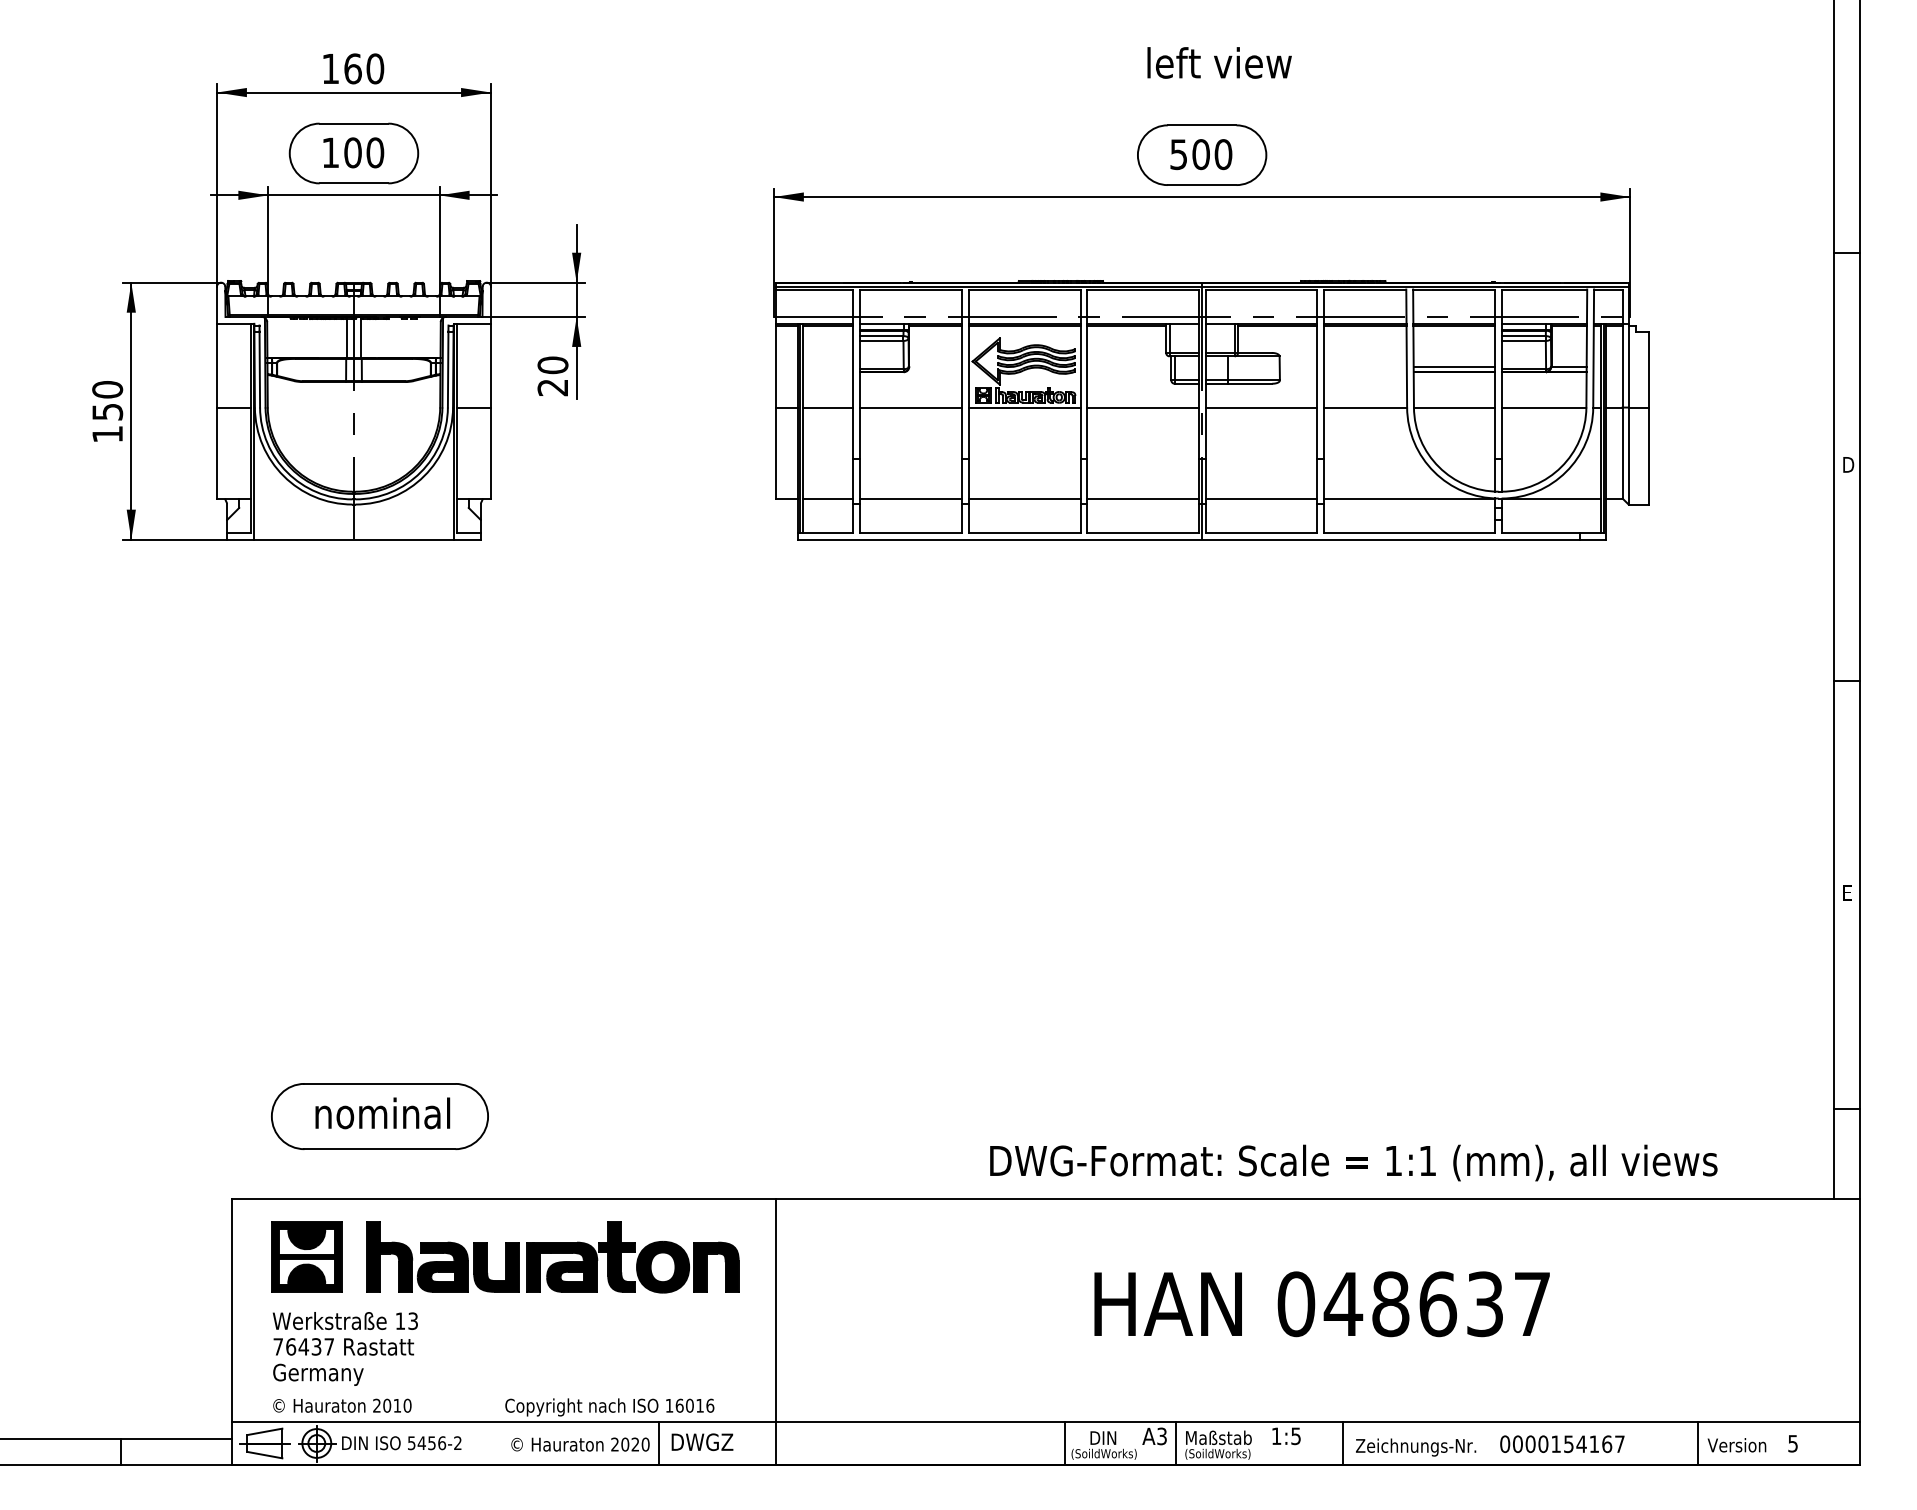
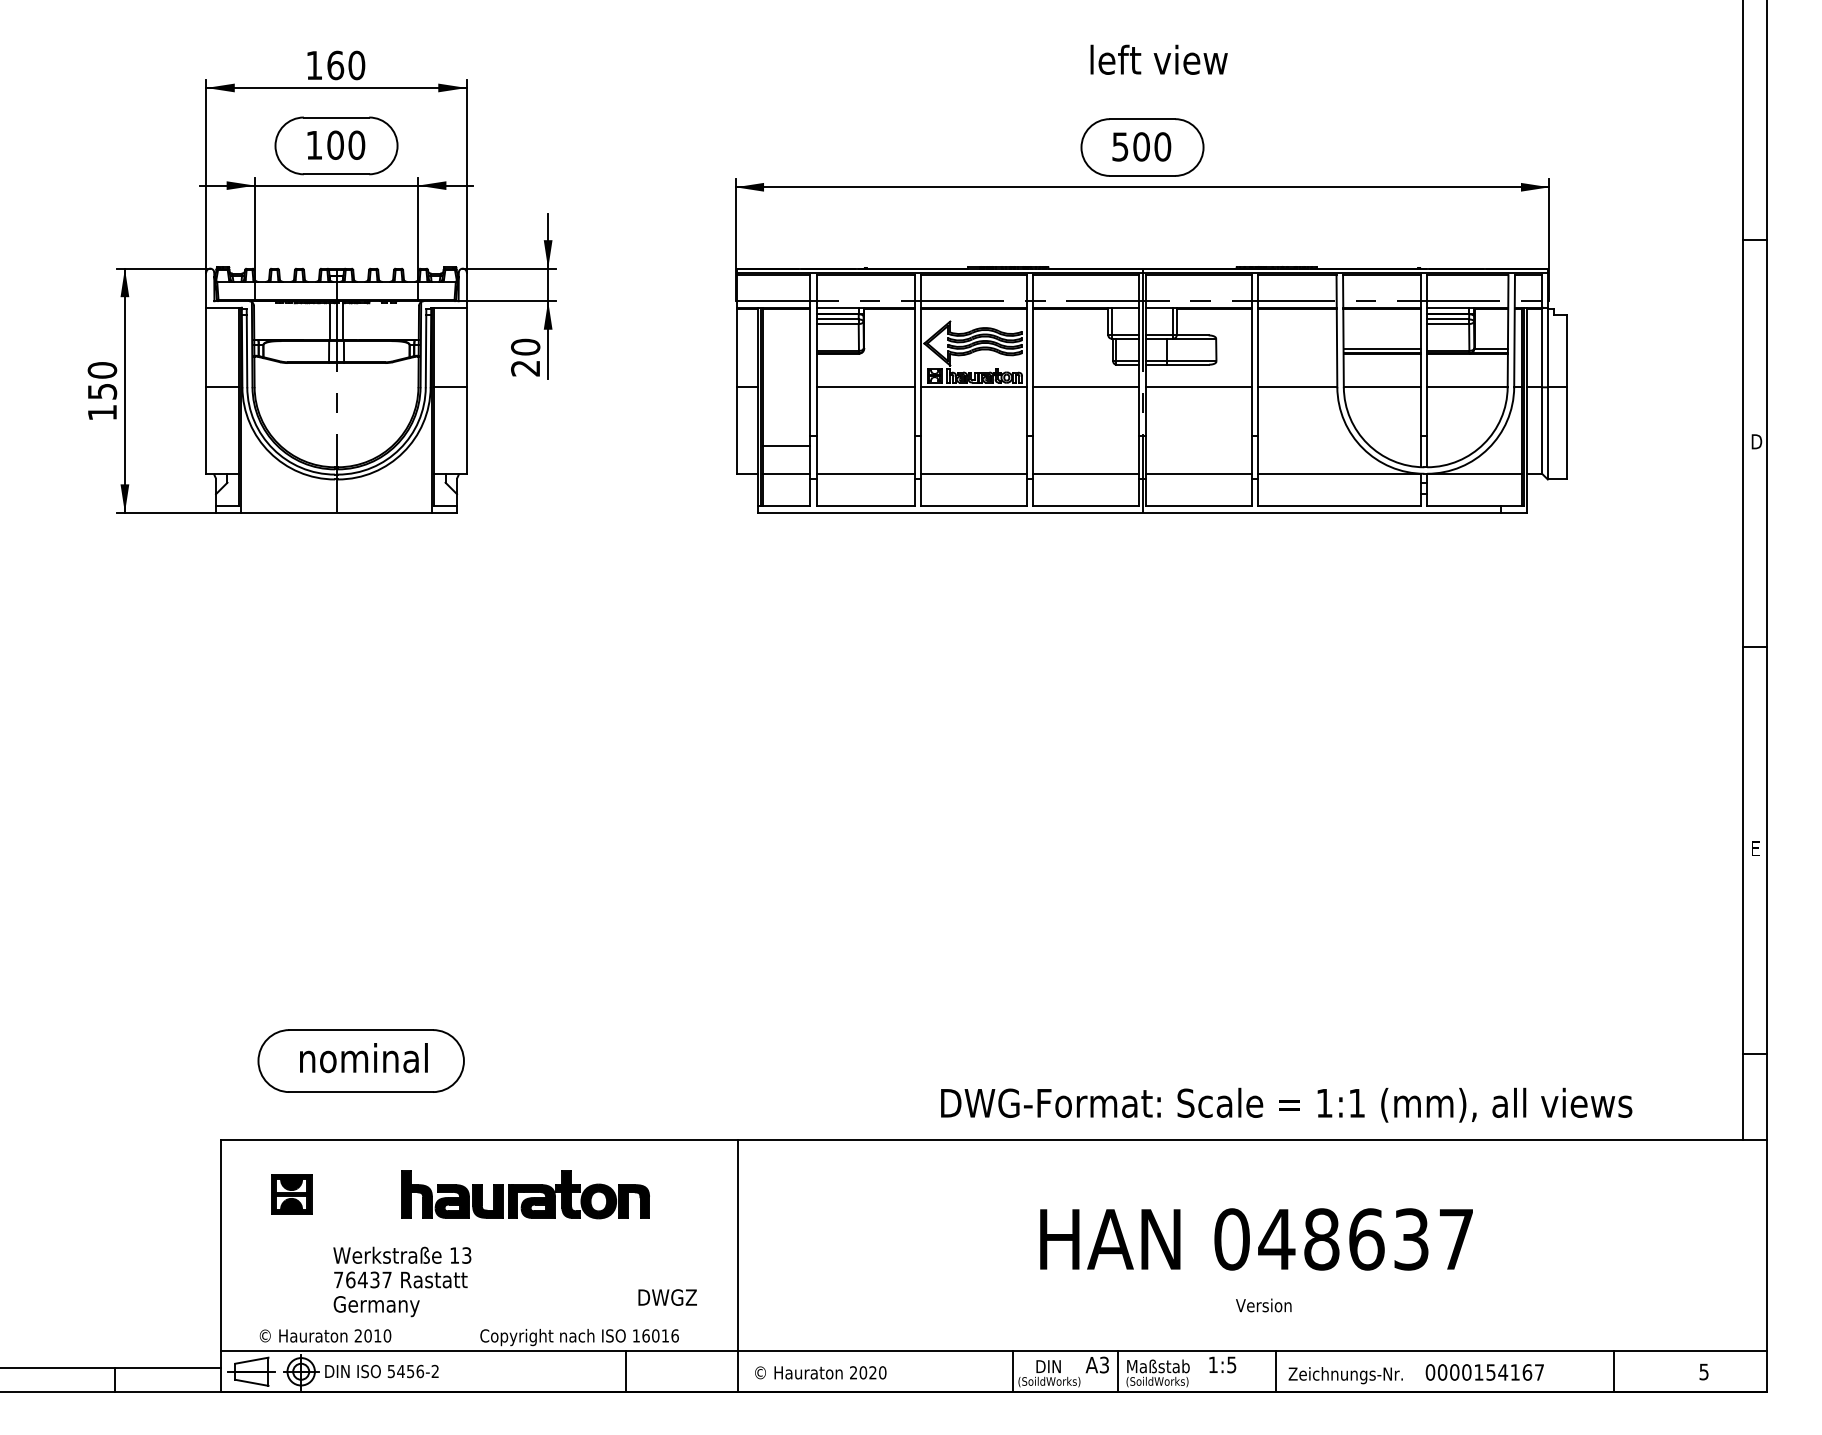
line: (827, 407) -> (786, 446), moved
part: (306, 1256) -> (291, 1194), size x0.6
part: (552, 1256) -> (525, 1194), size x0.7
text: (345, 1348) -> (402, 1281), moved
text: (702, 1442) -> (667, 1297), moved
text: (580, 1444) -> (820, 1372), moved
text: (1736, 1445) -> (1263, 1305), moved

